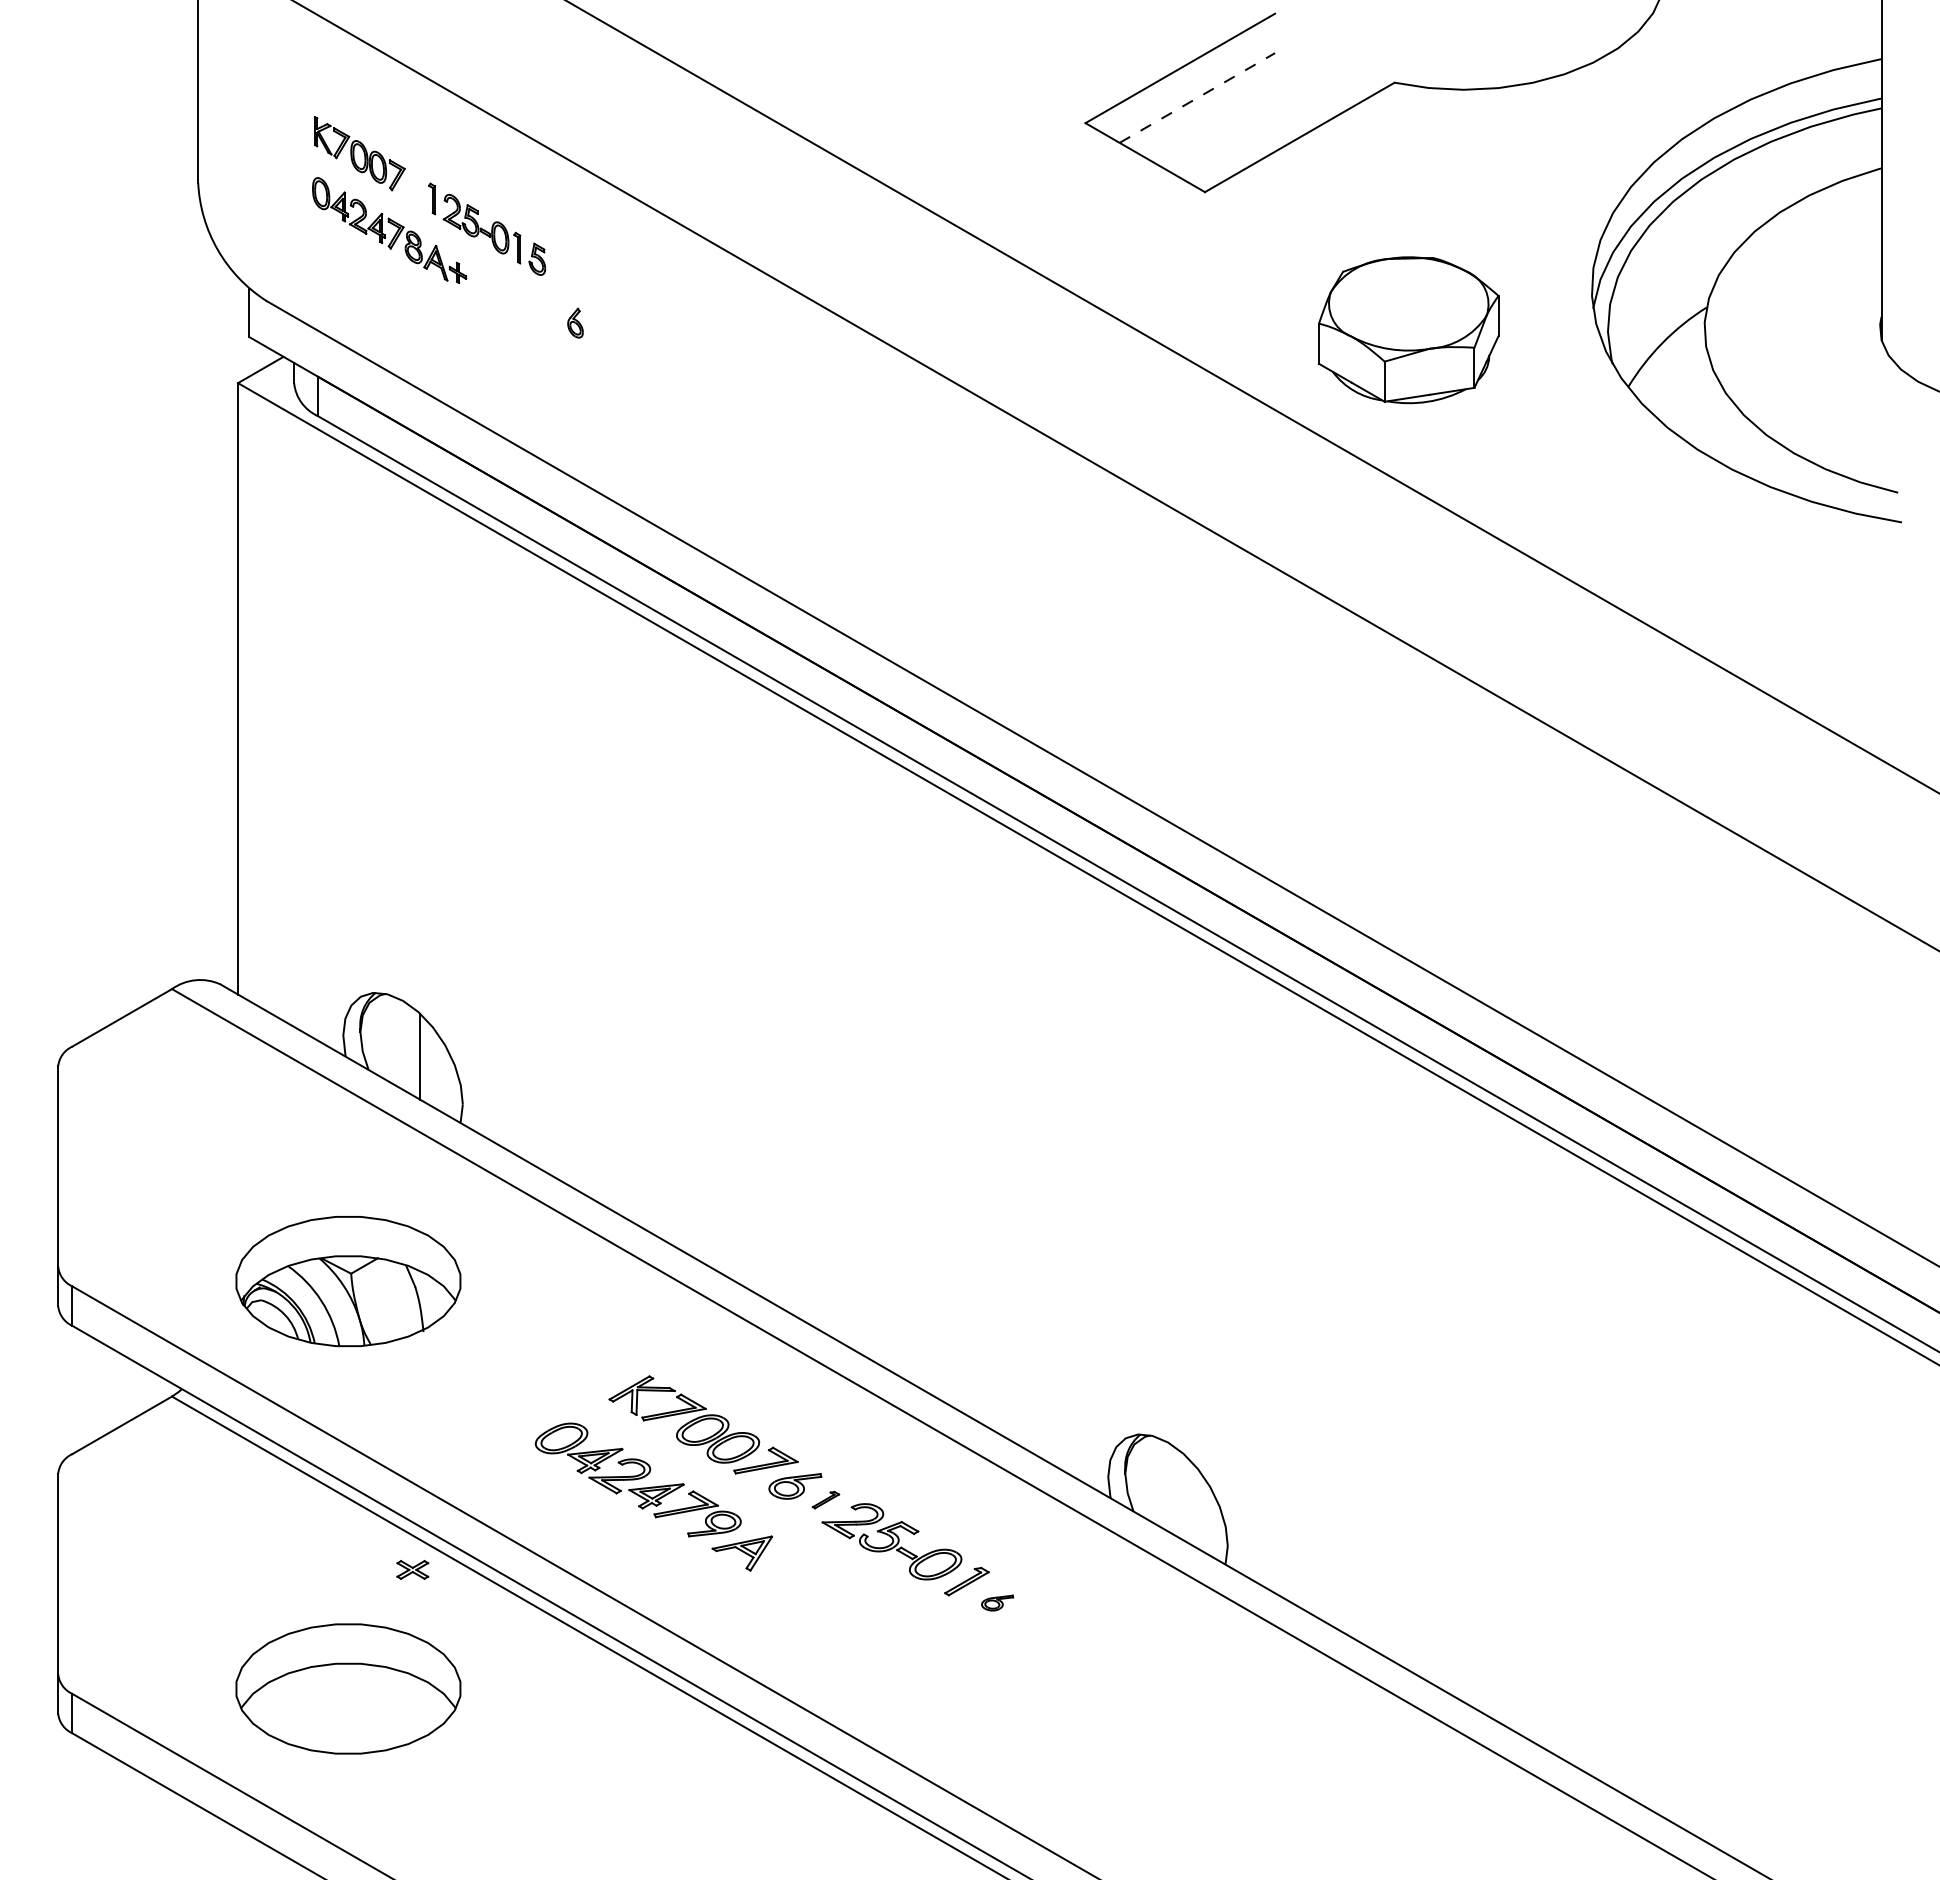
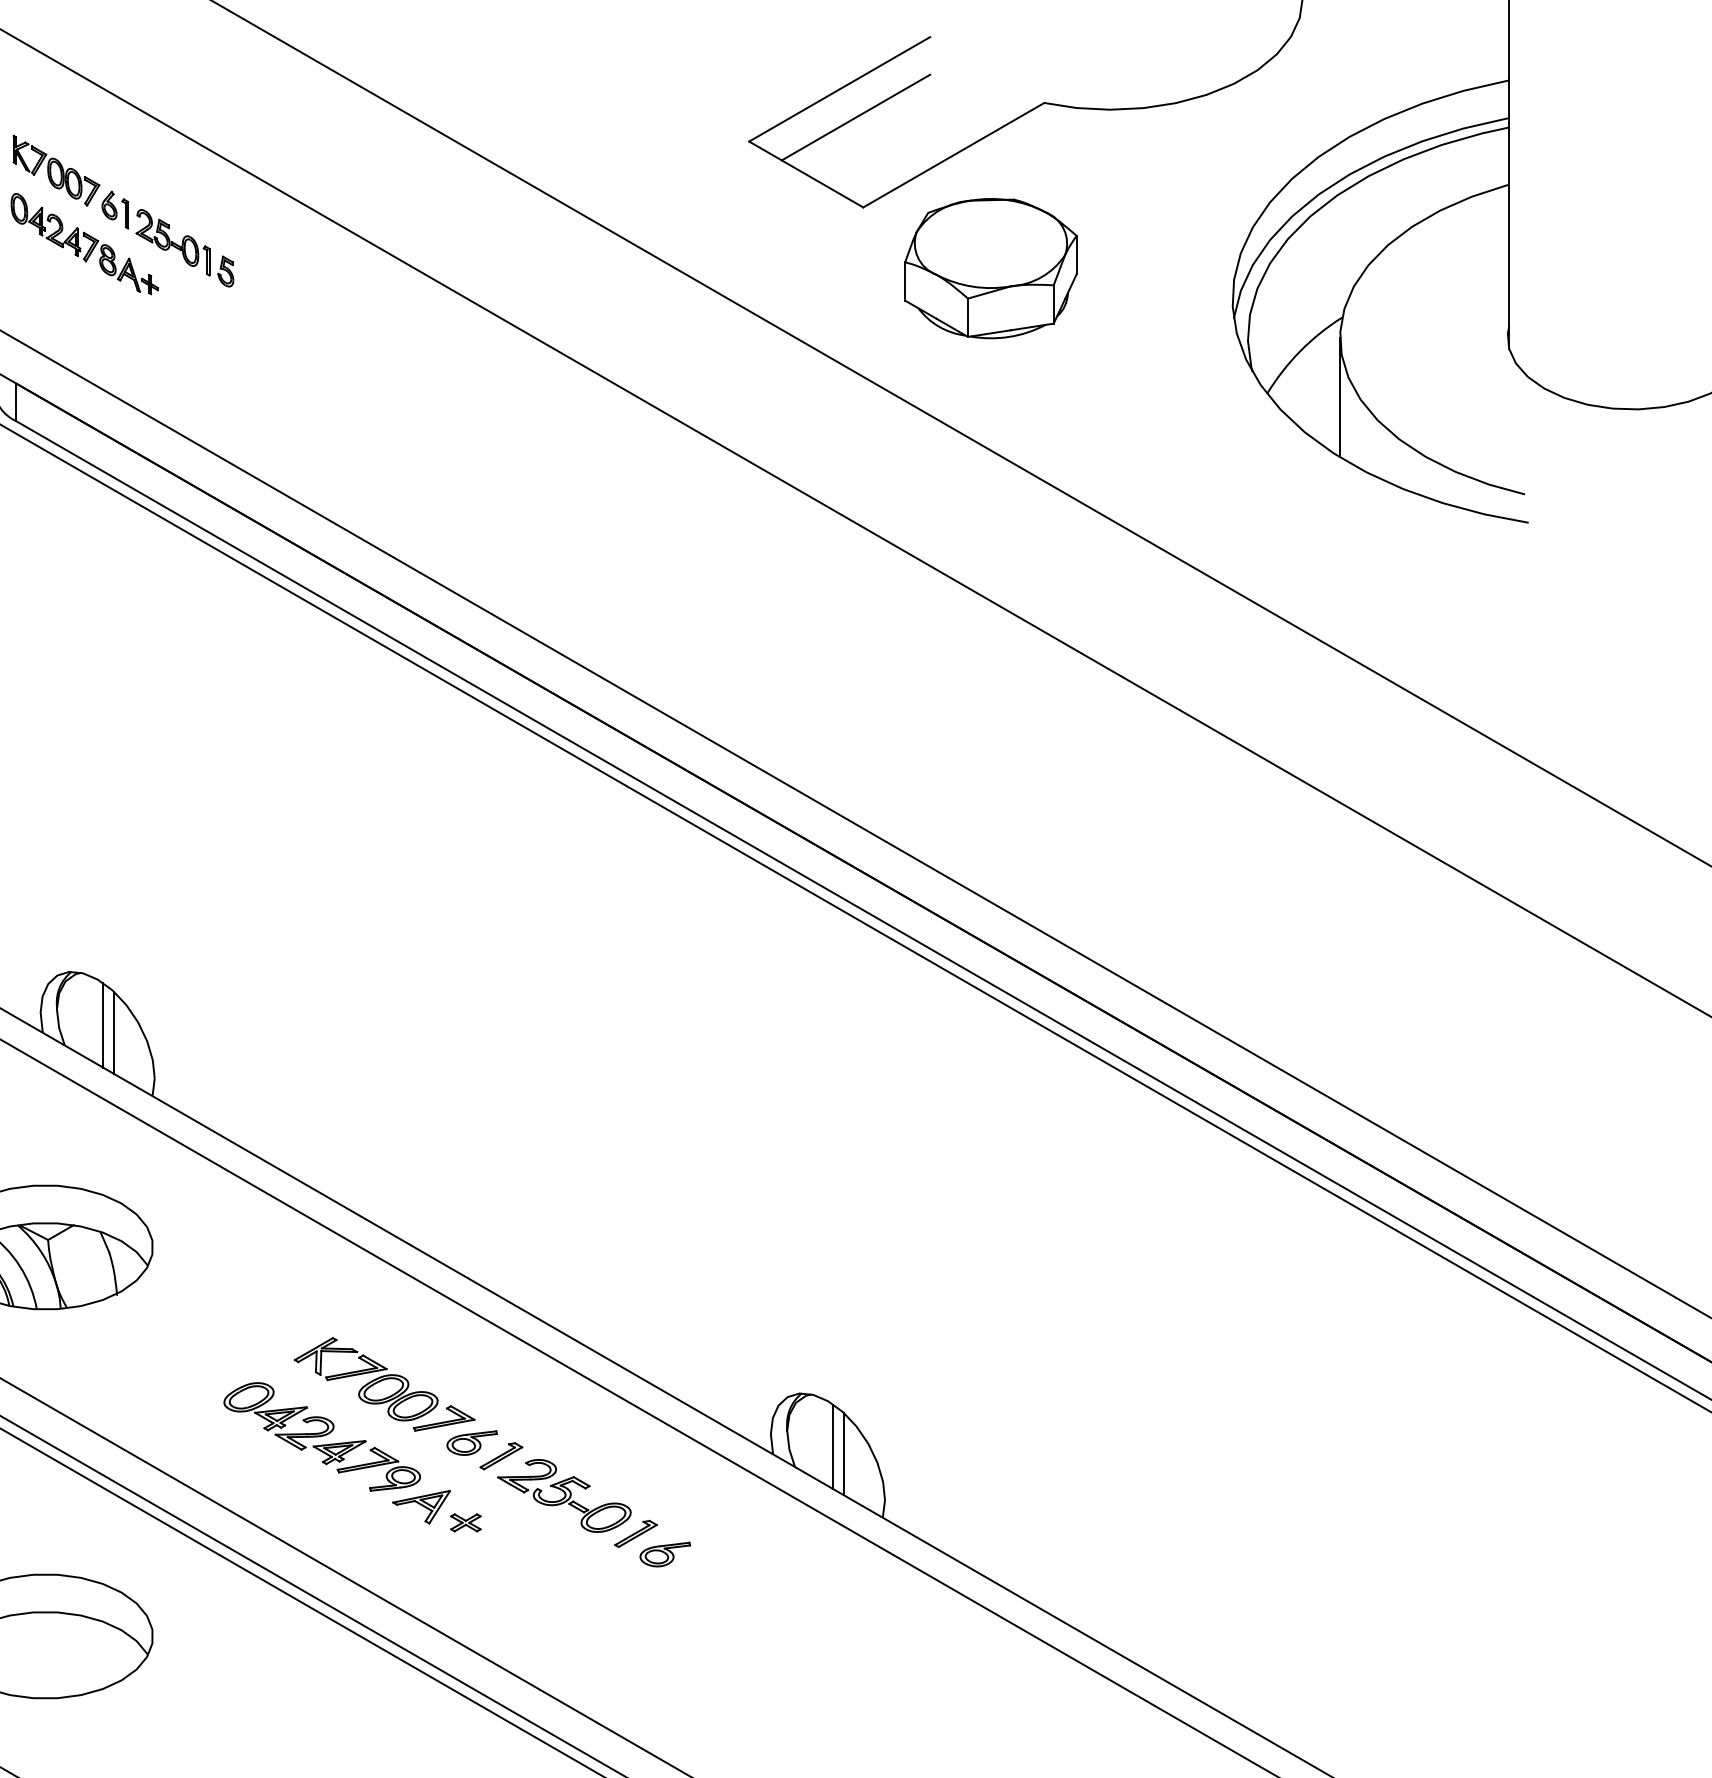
line: (1197, 98) -> (856, 118), dashed -> solid
part: (575, 322) -> (109, 204), moved
part: (1408, 330) -> (990, 268), moved
line: (1704, 391) -> (1340, 397), added
line: (408, 1048) -> (102, 1025), added
line: (1173, 1490) -> (833, 1446), added
line: (1185, 1498) -> (844, 1454), added
part: (825, 1499) -> (500, 1455), size x1.67
part: (412, 1569) -> (465, 1522), moved
part: (997, 1602) -> (665, 1553), size x1.67

